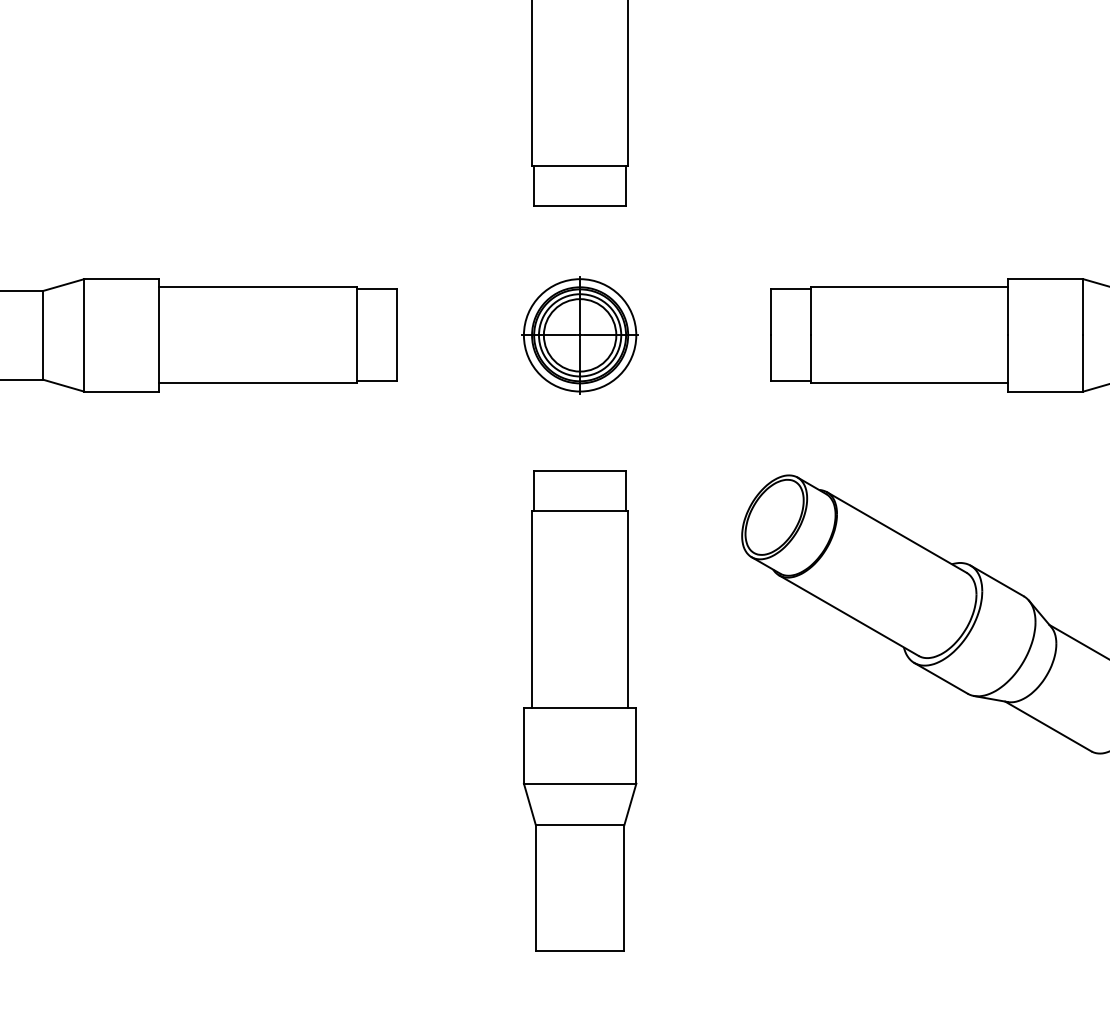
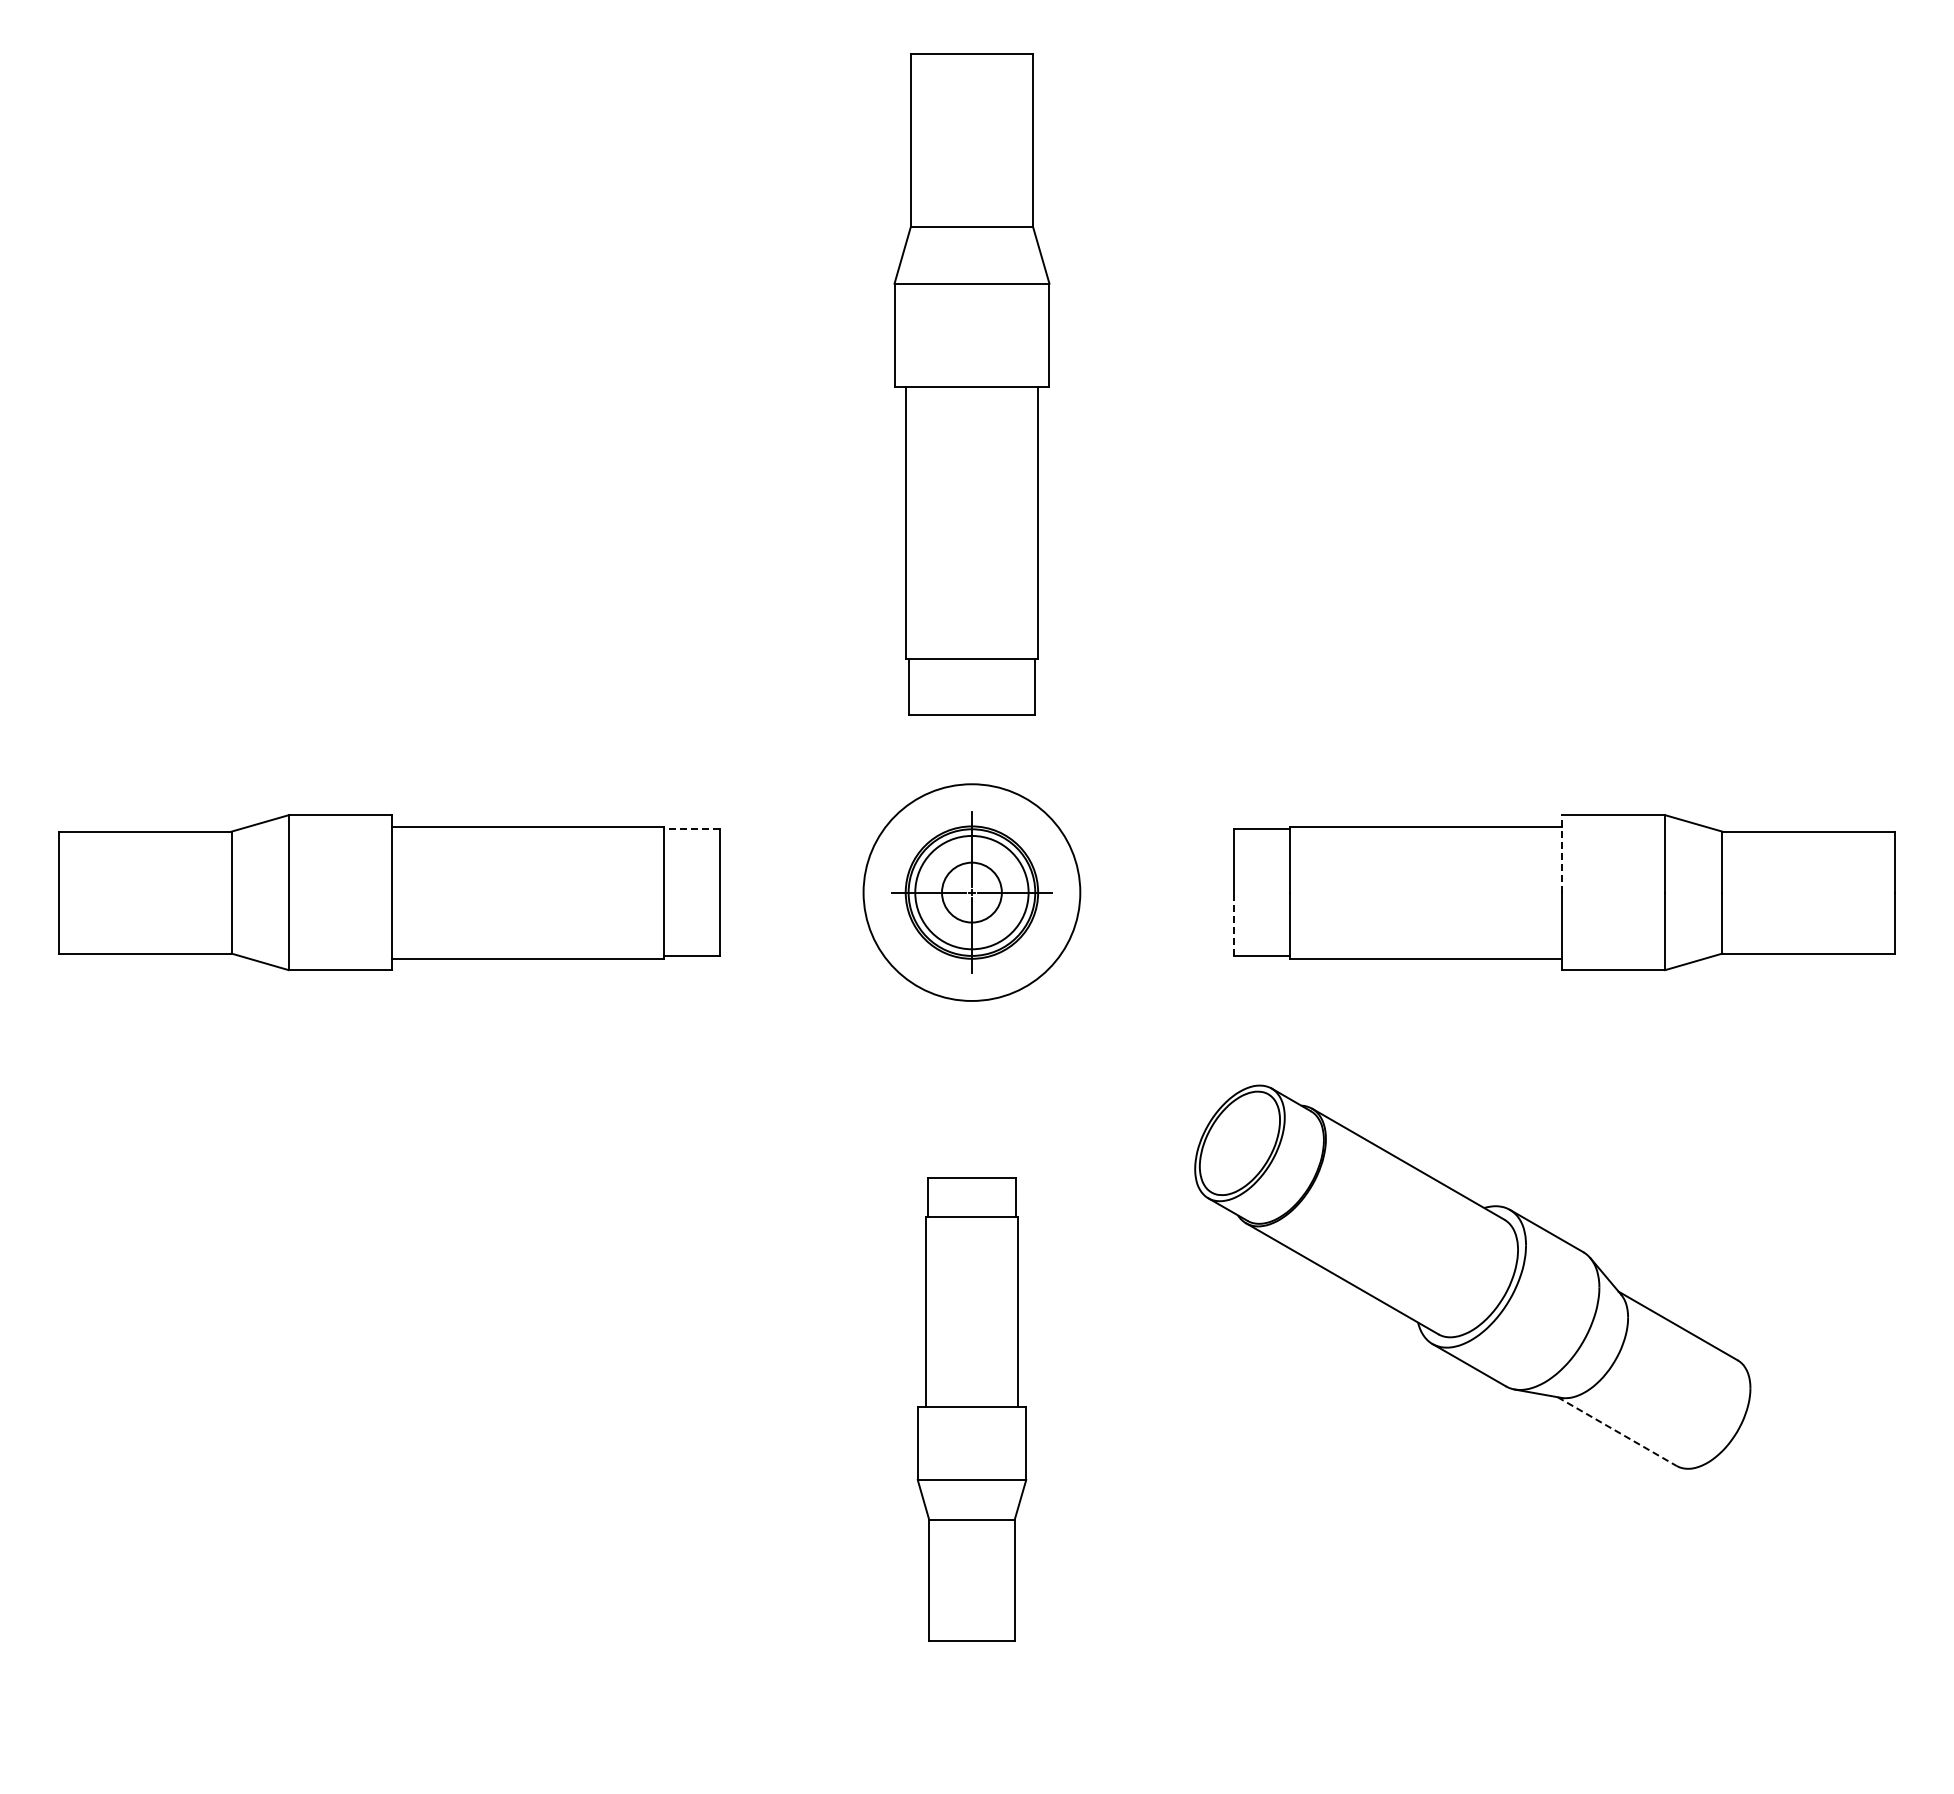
line: (376, 289) -> (691, 829), solid -> dashed
line: (1008, 306) -> (1561, 853), solid -> dashed
circle: (579, 335) -> (971, 892), size x0.6
circle: (579, 335) -> (971, 892), size x1.4
line: (770, 358) -> (1234, 924), solid -> dashed
part: (579, 710) -> (971, 1409), size x0.7
line: (1048, 726) -> (1617, 1431), solid -> dashed

